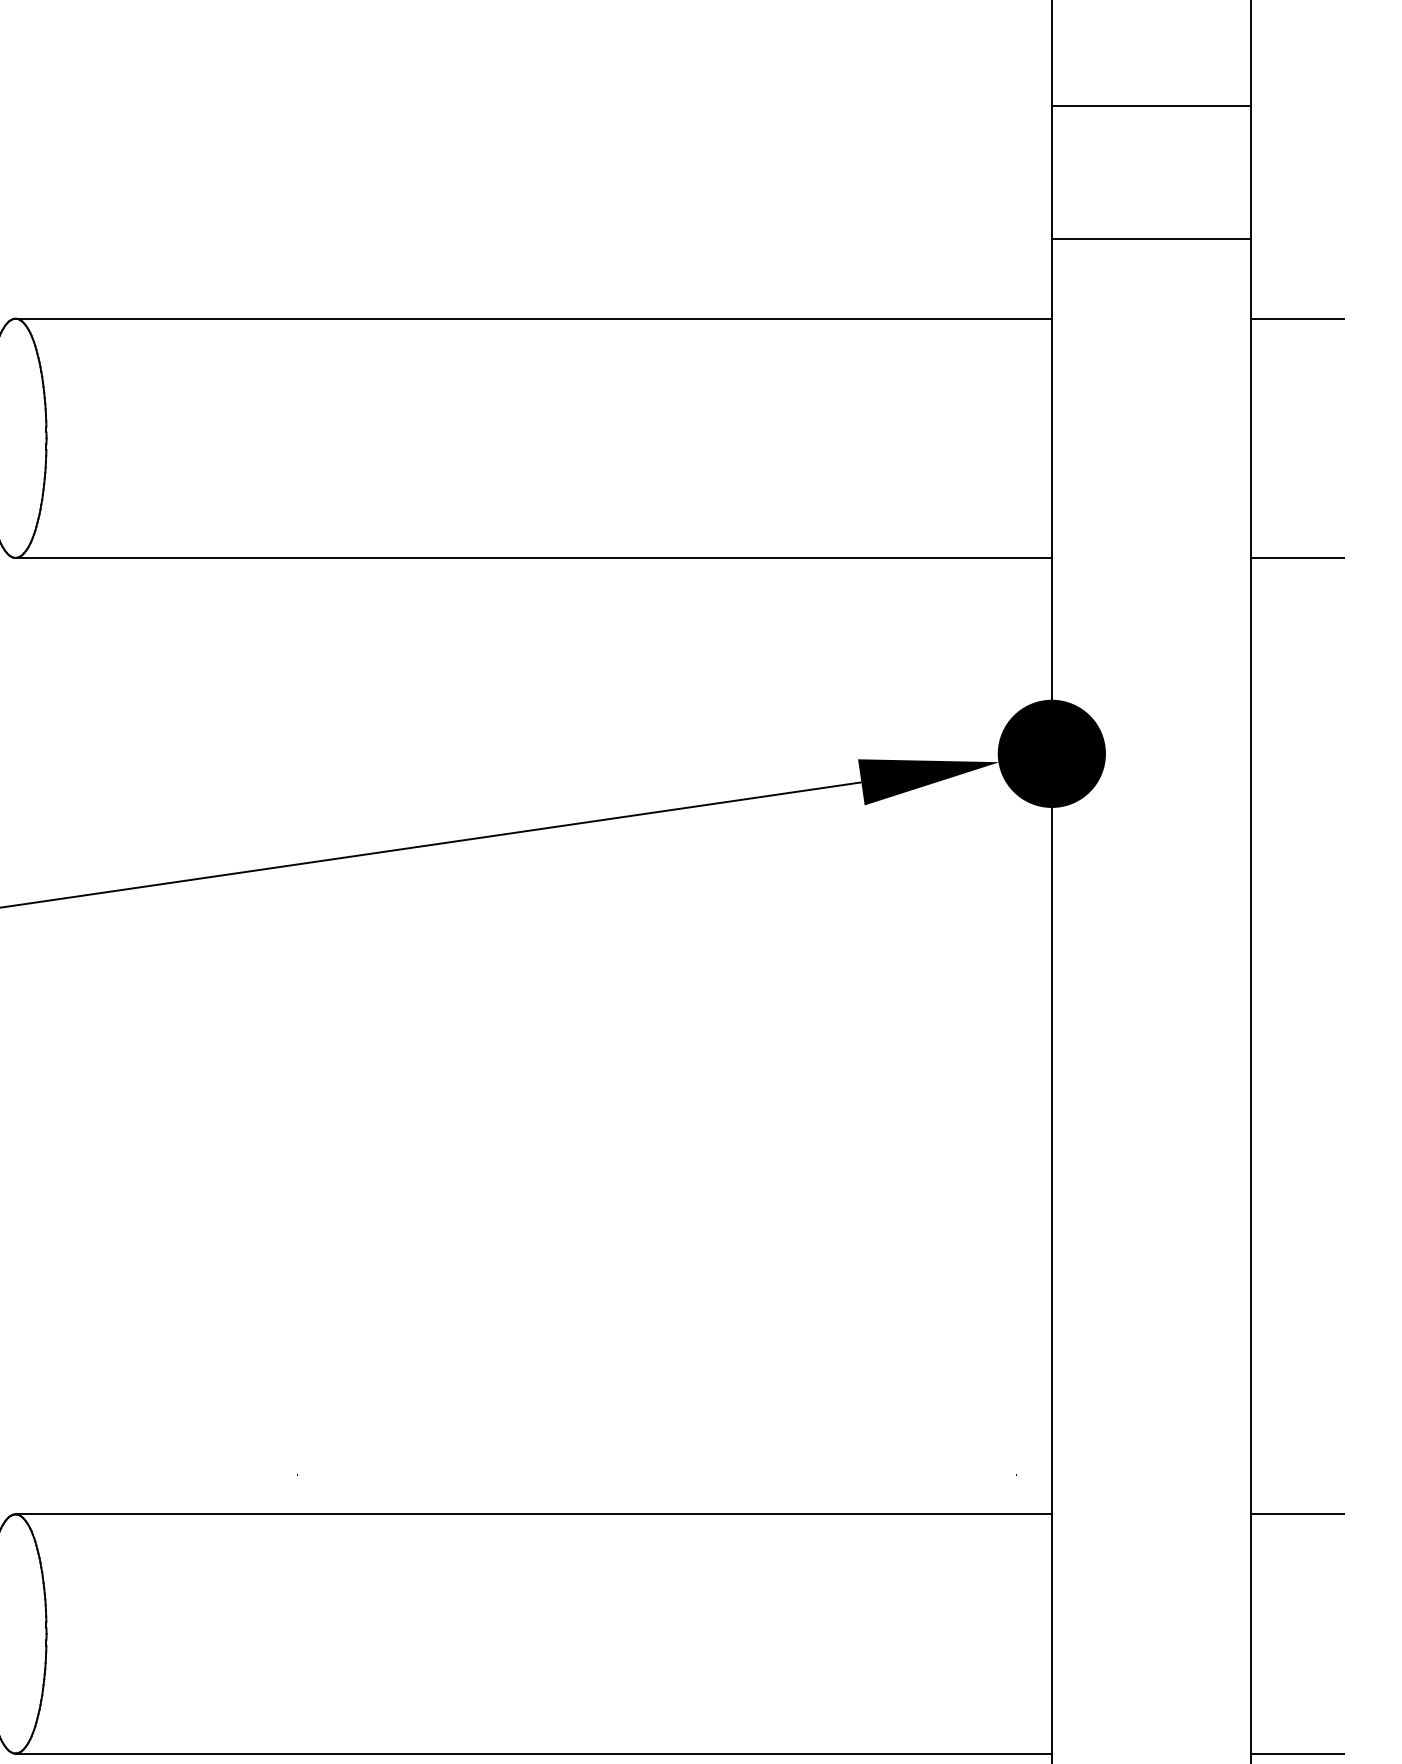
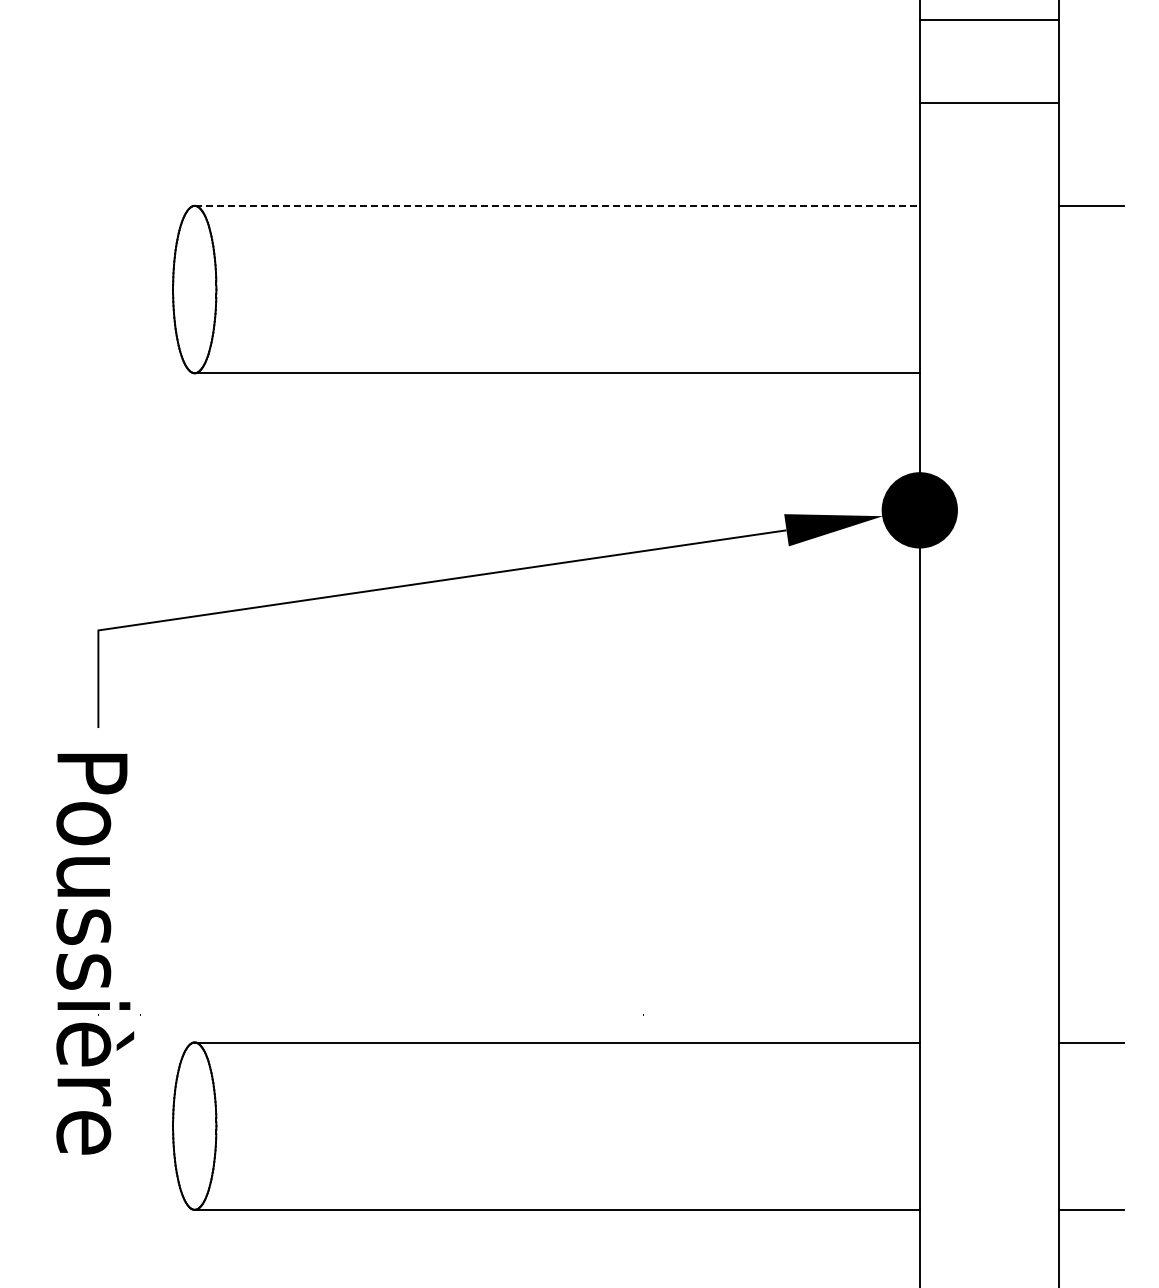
line: (1151, 106) -> (989, 20), moved
line: (1151, 239) -> (989, 103), moved
line: (534, 318) -> (557, 205), solid -> dashed
line: (1297, 558) -> (1091, 373), removed

